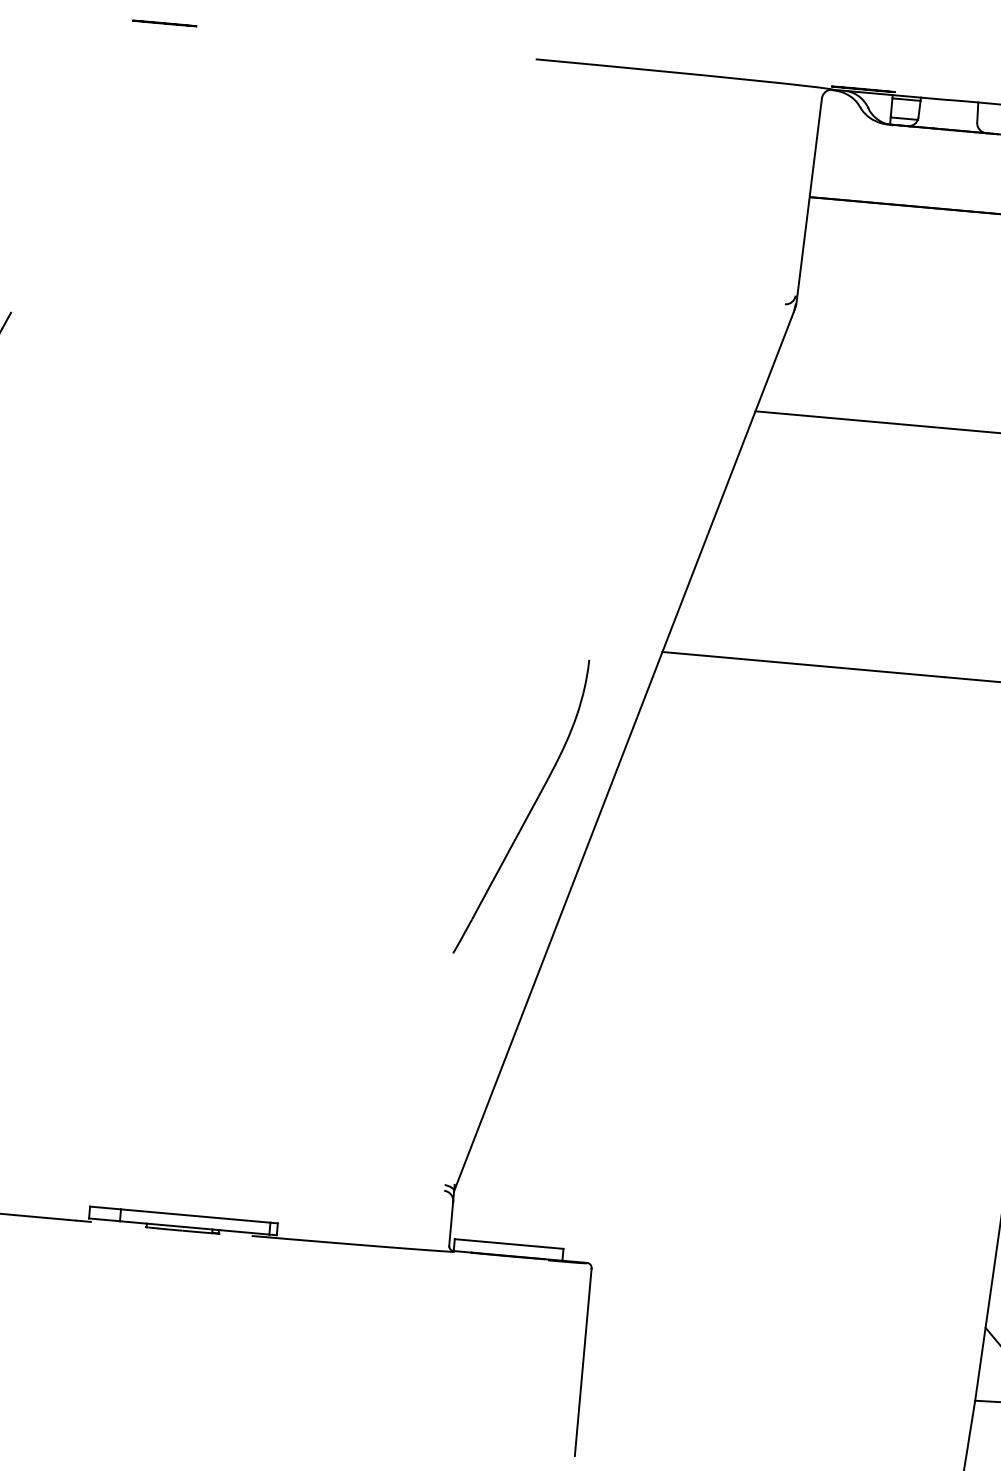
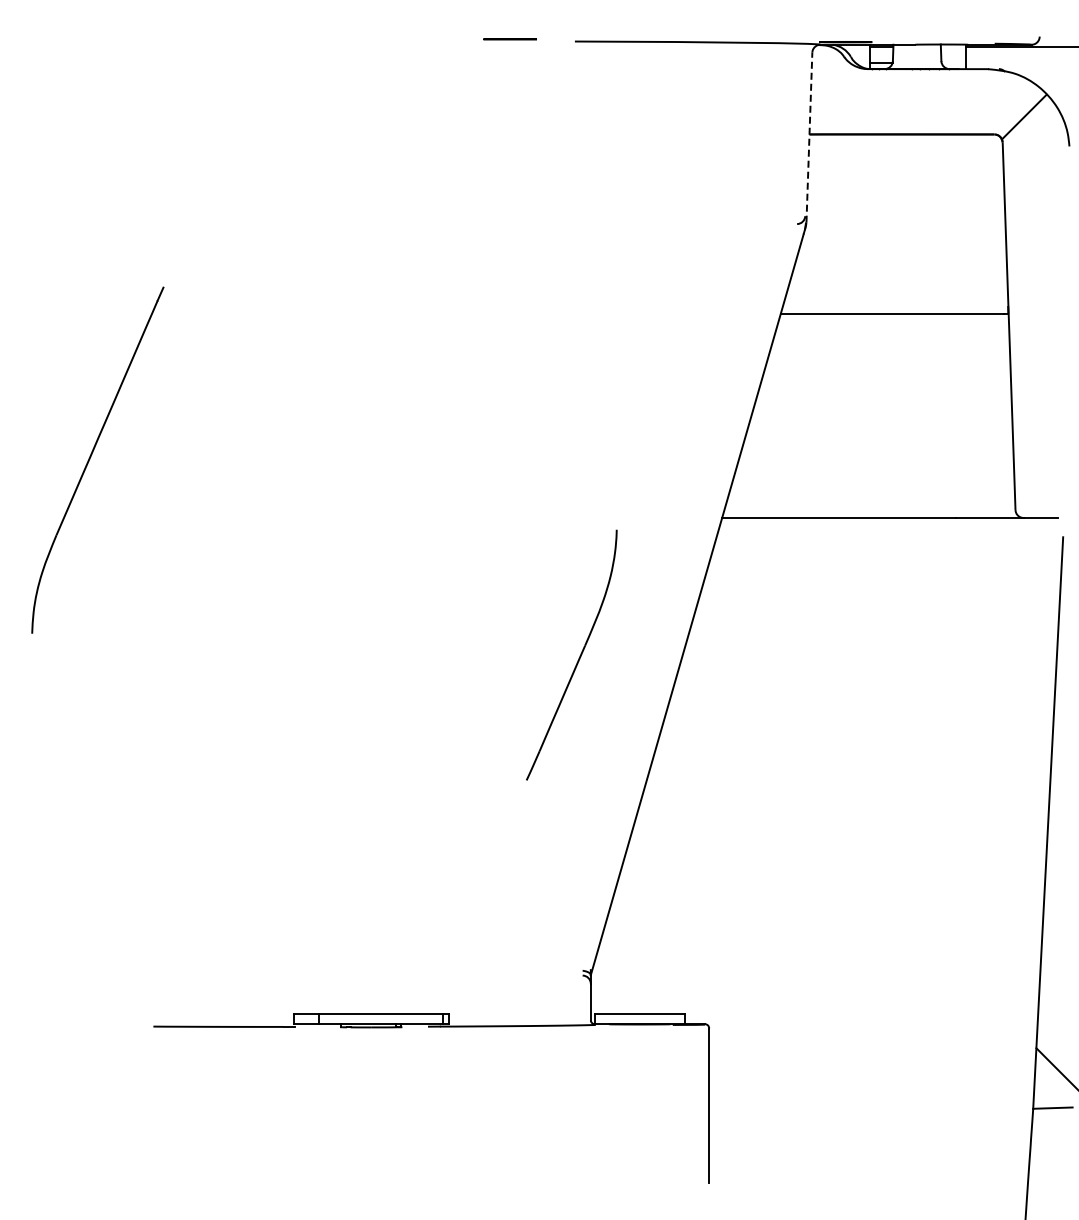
line: (163, 23) -> (509, 39), moved
line: (809, 200) -> (809, 137), solid -> dashed
part: (530, 807) -> (579, 655), moved

